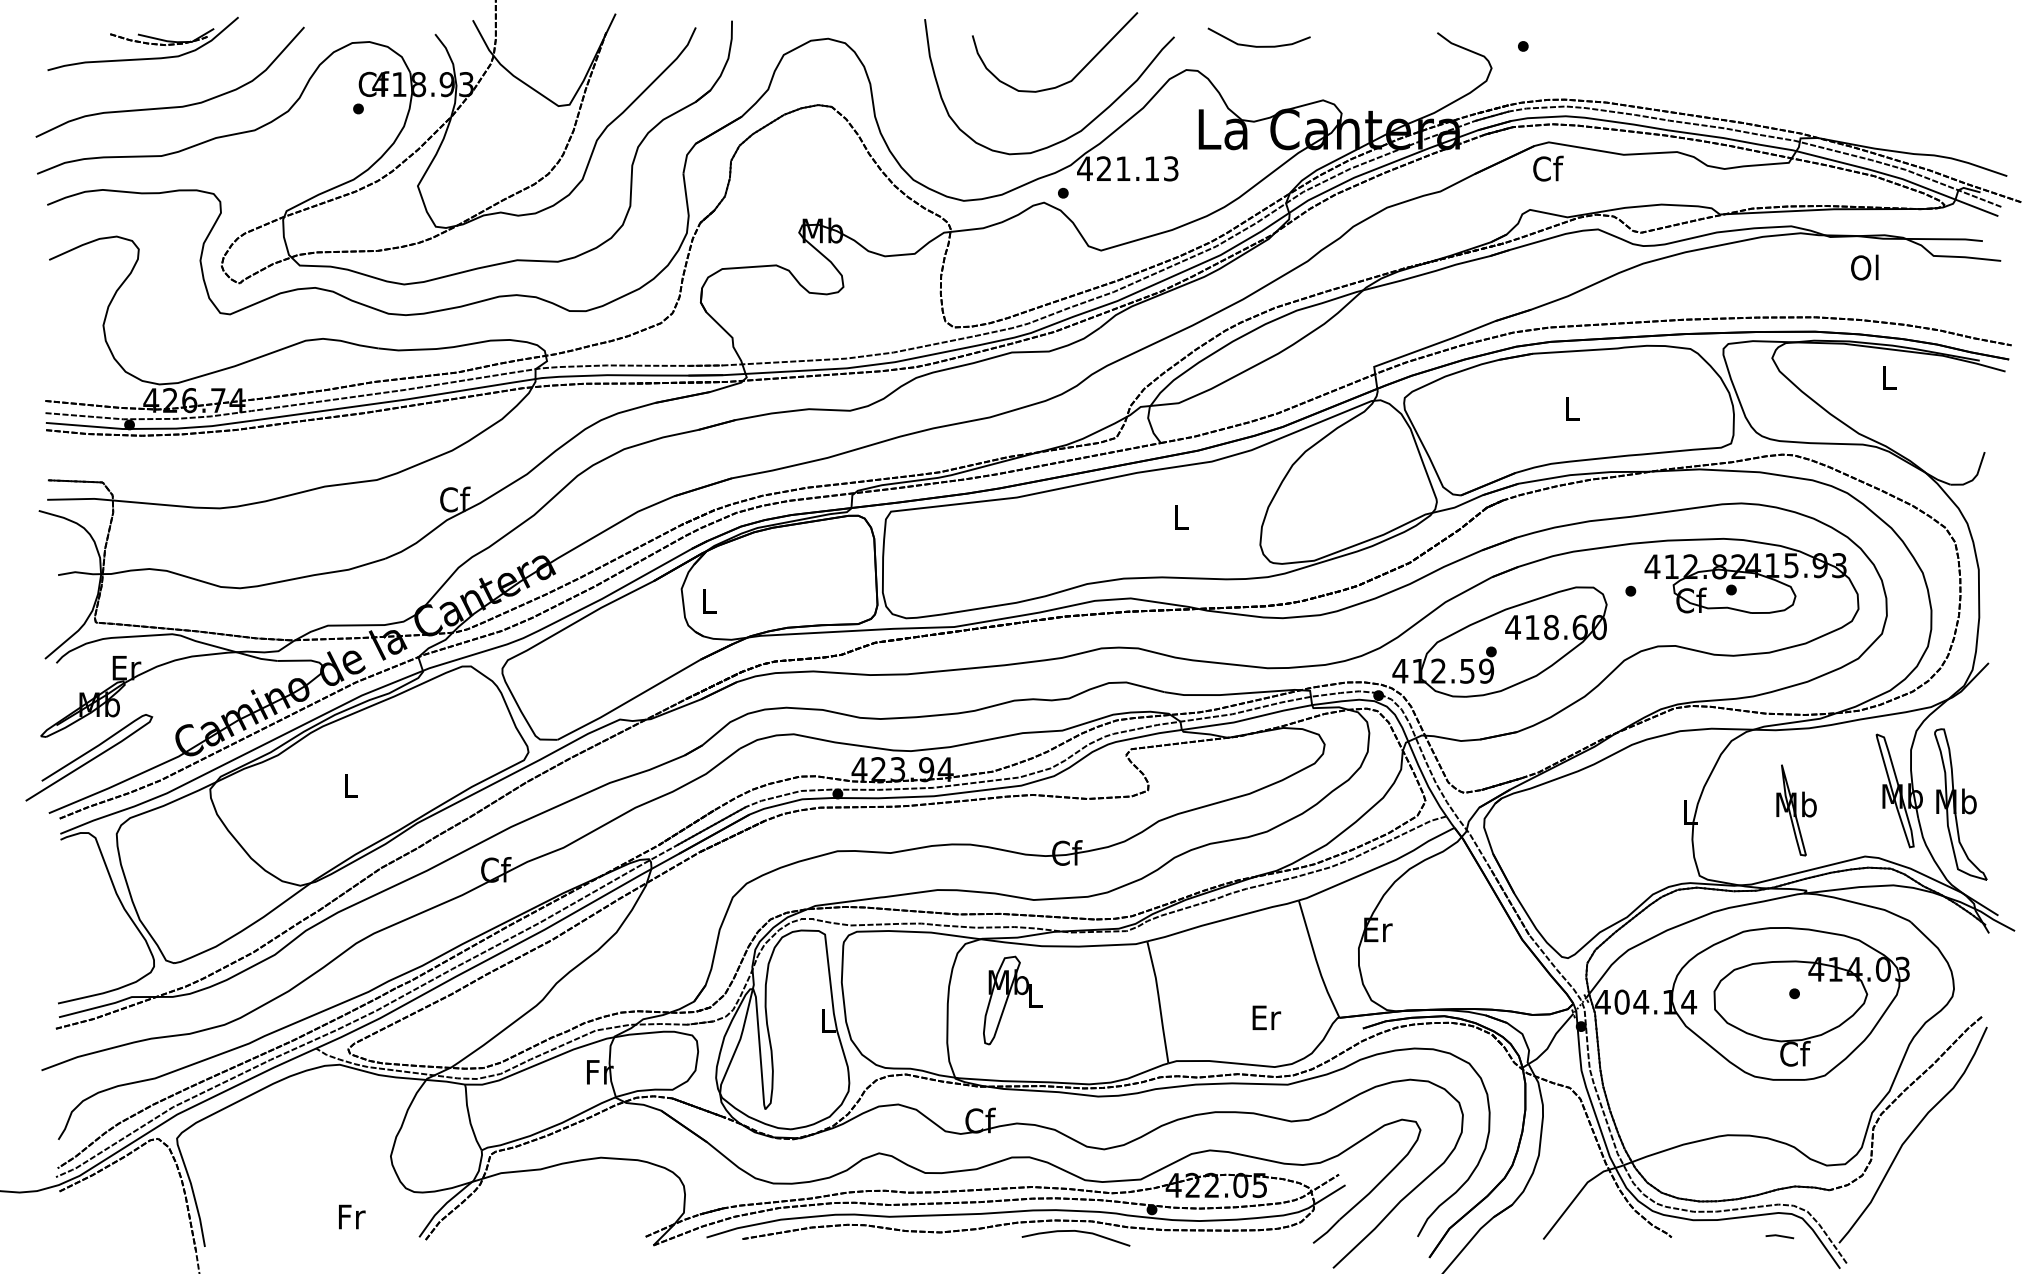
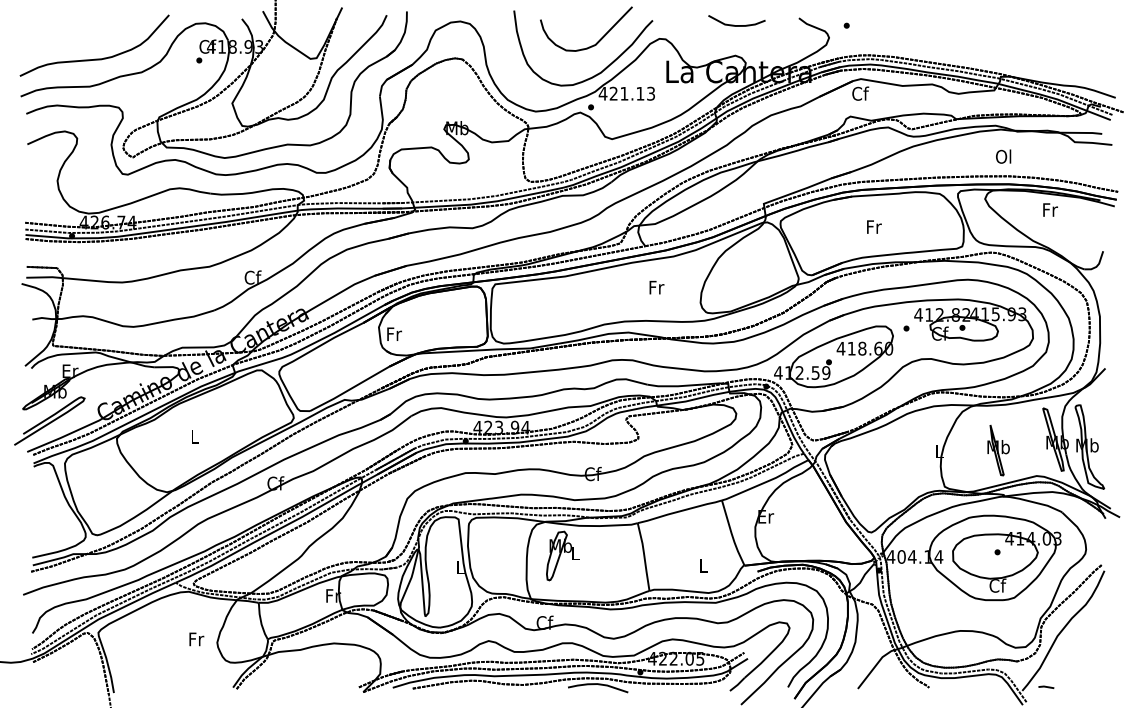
part: (142, 44) -> (79, 24), removed
curve: (1254, 44) -> (734, 24), moved
text: (1864, 267) -> (1003, 156), moved
text: (1889, 377) -> (1050, 209), L -> Fr
text: (1573, 407) -> (874, 226), L -> Fr
text: (1181, 517) -> (656, 287), L -> Fr
text: (709, 600) -> (394, 333), L -> Fr
text: (1267, 1017) -> (704, 565), Er -> L
text: (351, 1217) -> (196, 639), moved
line: (1780, 1235) -> (1046, 686), moved

